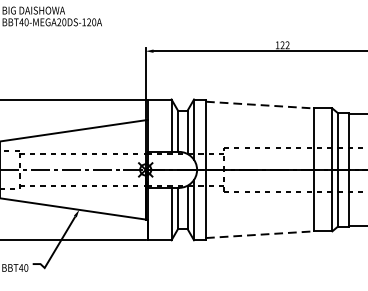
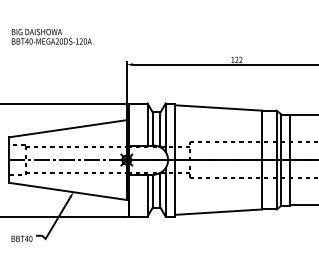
line: (259, 105) -> (218, 108), dashed -> solid
line: (259, 235) -> (218, 212), dashed -> solid

